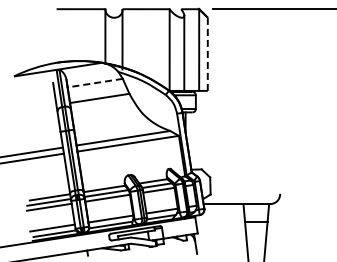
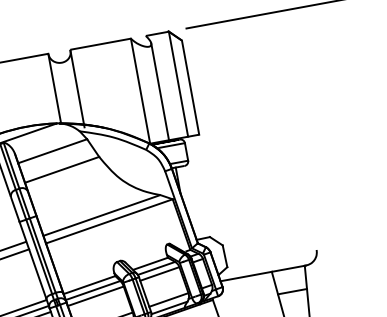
line: (207, 54) -> (190, 87), dashed -> solid
line: (95, 83) -> (53, 151), dashed -> solid

